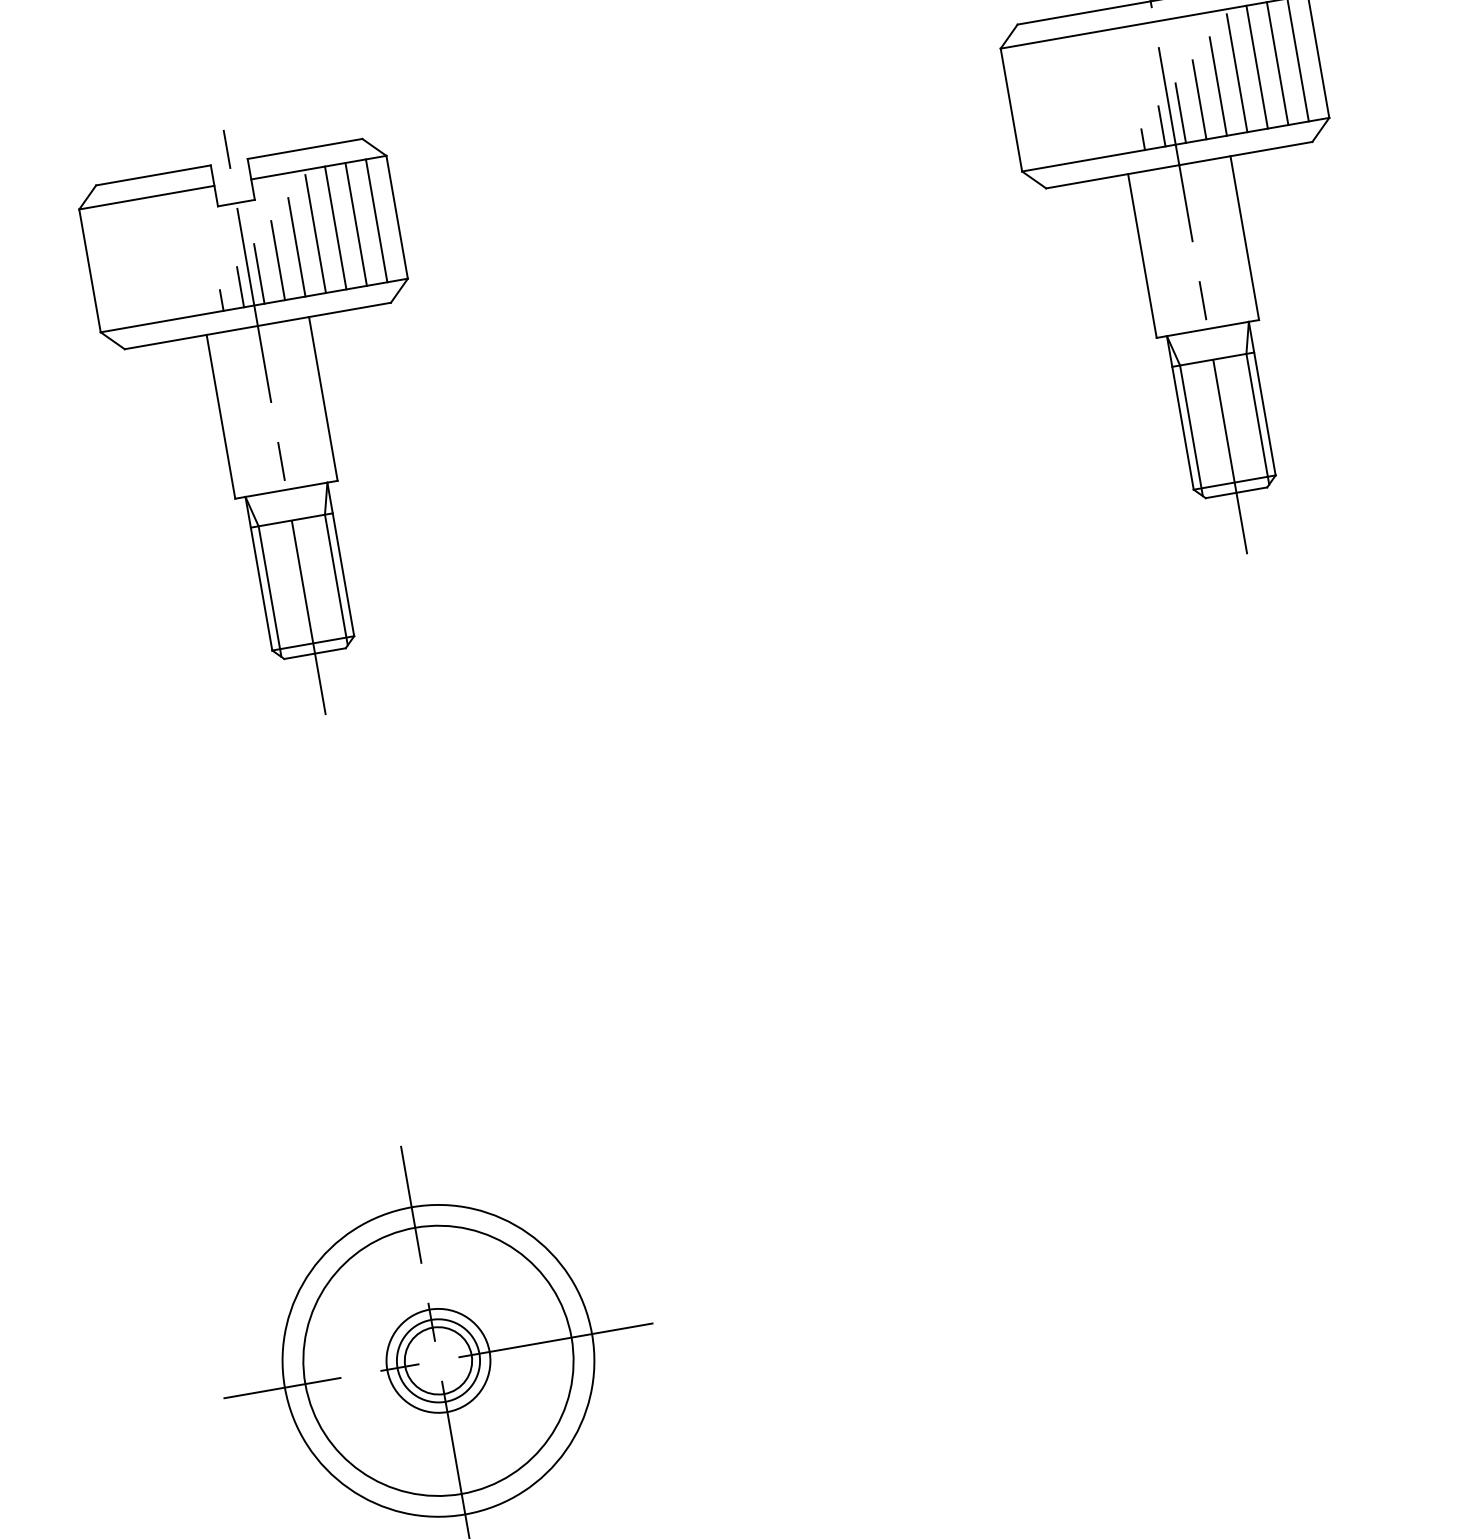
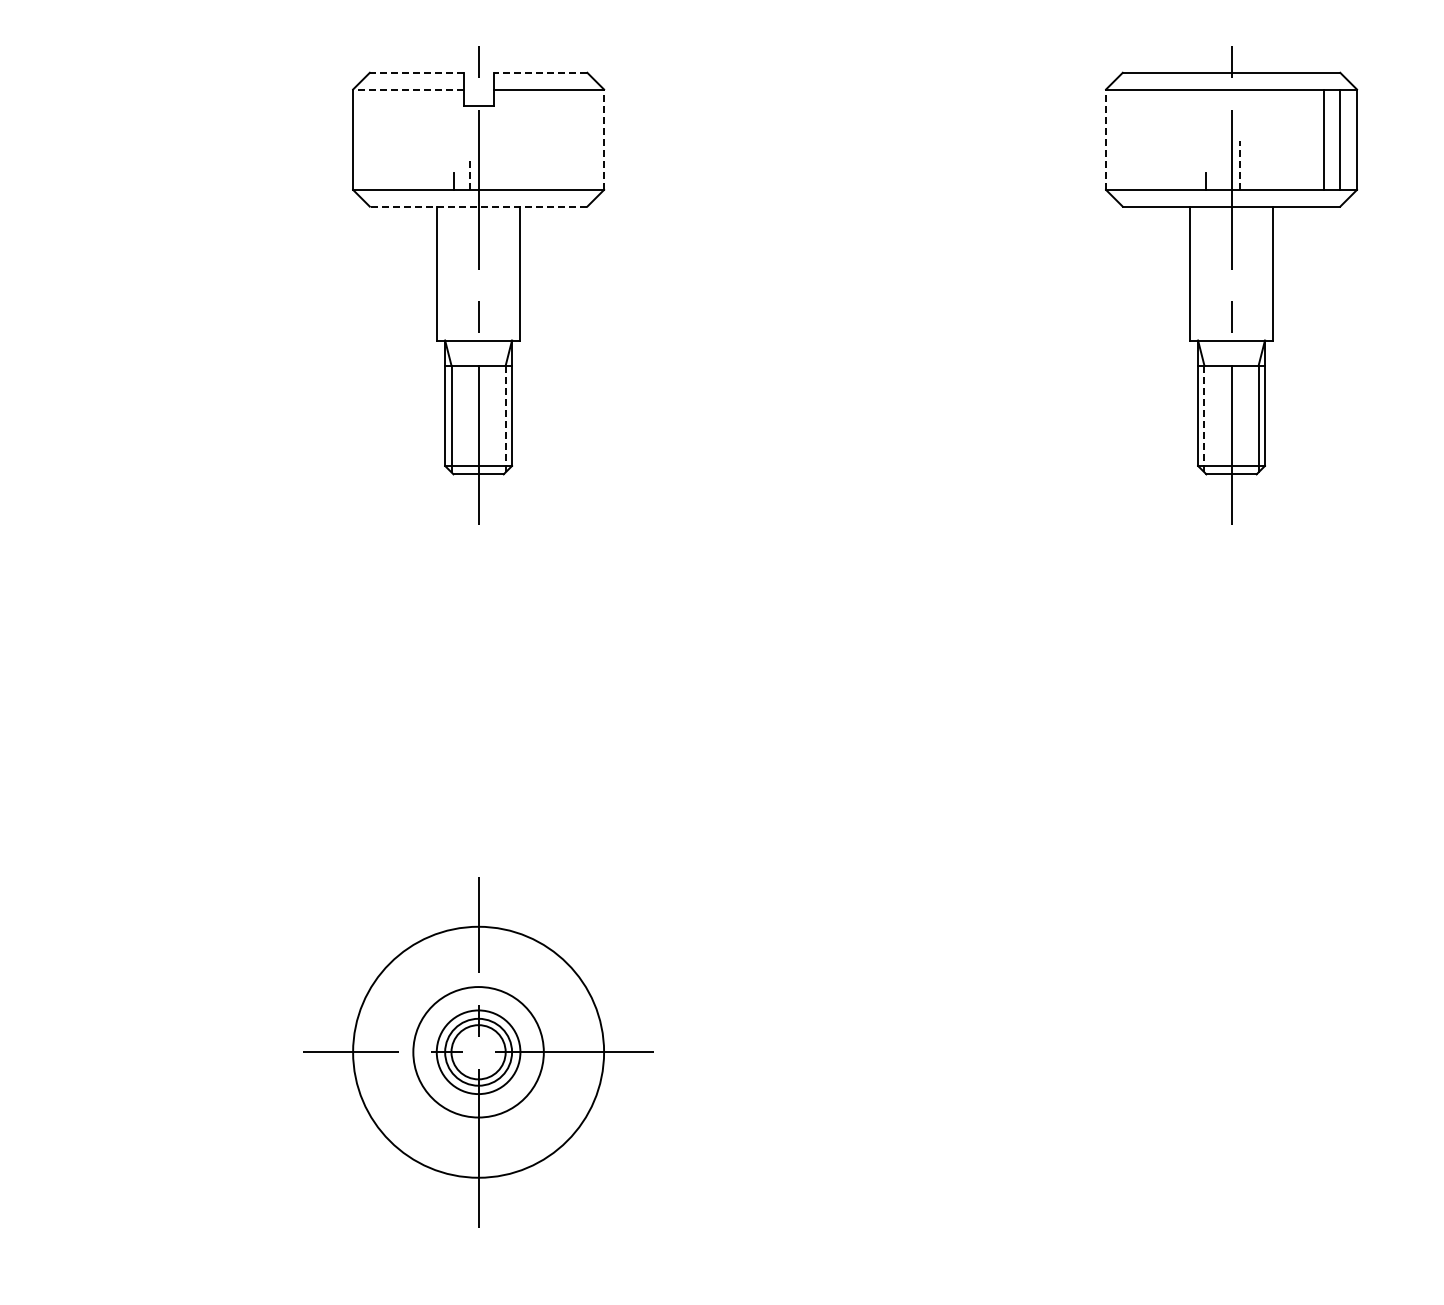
line: (1256, 66) -> (1306, 139), removed
line: (1237, 72) -> (1290, 141), removed
line: (1218, 86) -> (1273, 149), removed
line: (1199, 99) -> (1256, 157), removed
line: (1011, 109) -> (1106, 139), solid -> dashed
line: (1180, 113) -> (1239, 165), solid -> dashed
line: (1162, 126) -> (1223, 173), removed
line: (304, 148) -> (540, 72), solid -> dashed
line: (153, 175) -> (416, 72), solid -> dashed
line: (145, 197) -> (407, 89), solid -> dashed
line: (397, 216) -> (604, 139), solid -> dashed
line: (376, 220) -> (587, 139), removed
line: (355, 224) -> (570, 139), removed
line: (335, 227) -> (553, 139), removed
line: (316, 233) -> (537, 141), removed
line: (296, 247) -> (520, 149), removed
line: (277, 260) -> (503, 157), removed
line: (258, 273) -> (486, 165), removed
line: (240, 287) -> (470, 173), solid -> dashed
line: (257, 325) -> (478, 206), solid -> dashed
line: (1191, 431) -> (1204, 419), solid -> dashed
line: (336, 580) -> (505, 419), solid -> dashed
circle: (438, 1361) -> (478, 1052), size x0.6

